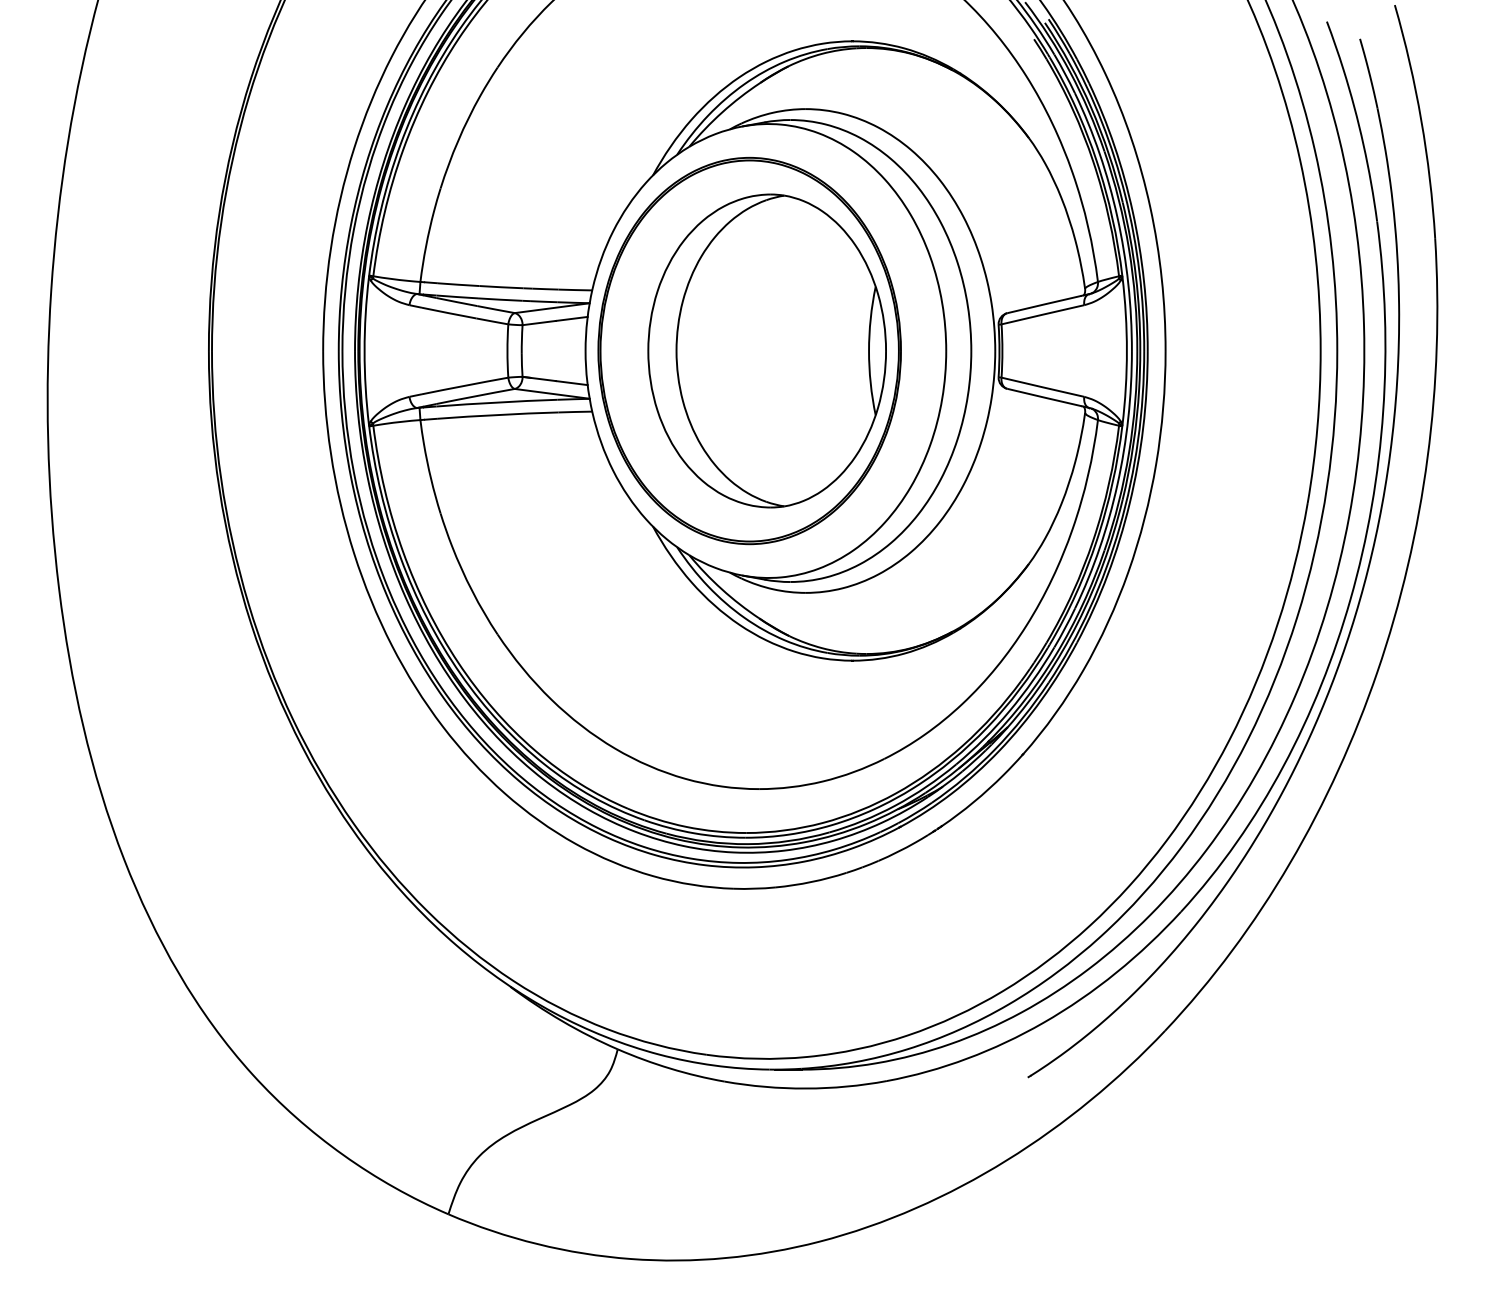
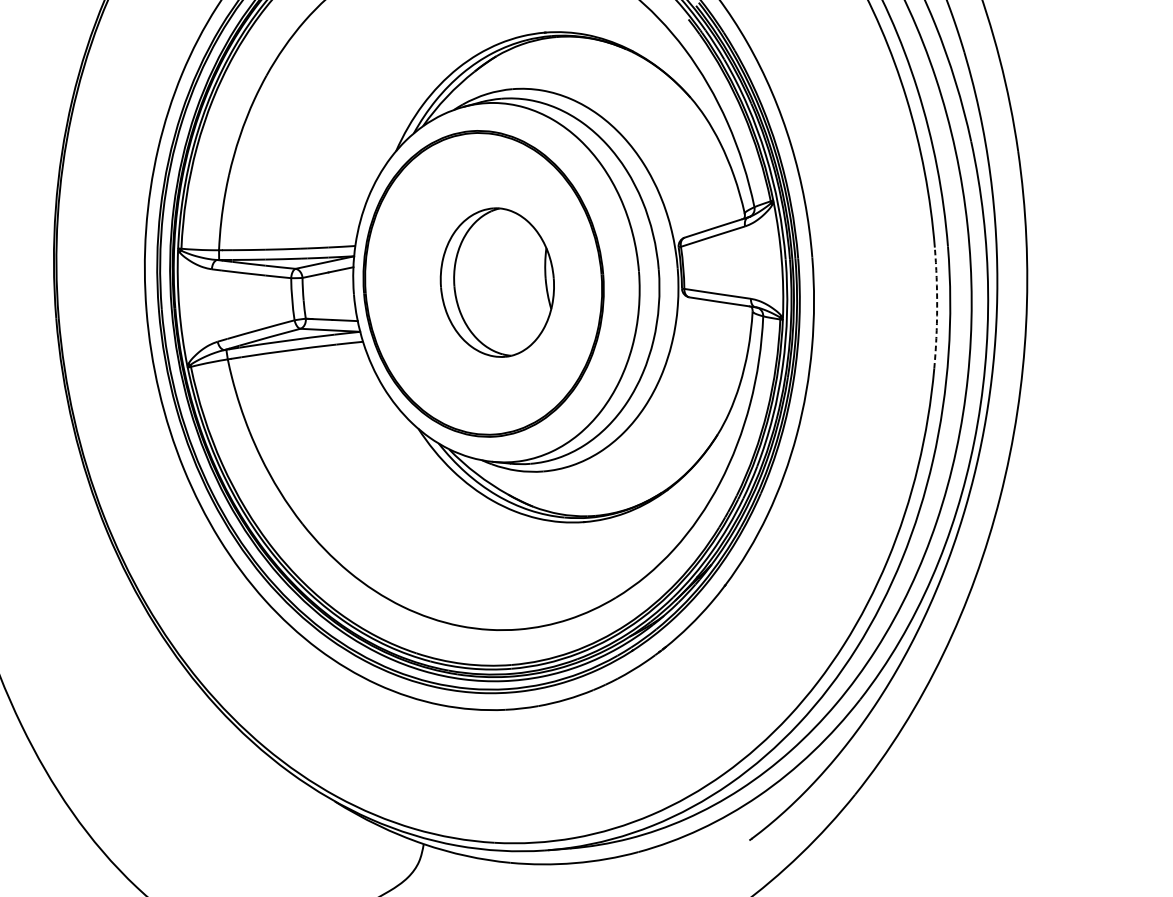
part: (766, 350) -> (496, 282), size x0.6
arc: (1317, 427) -> (937, 308), solid -> dashed

